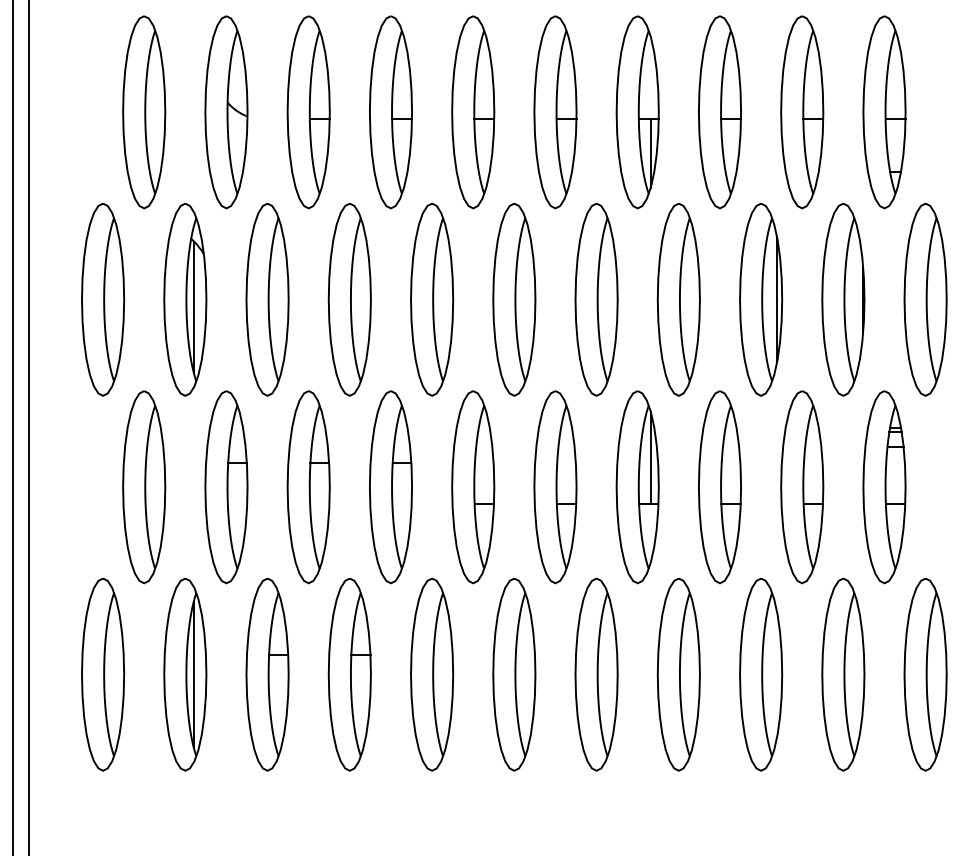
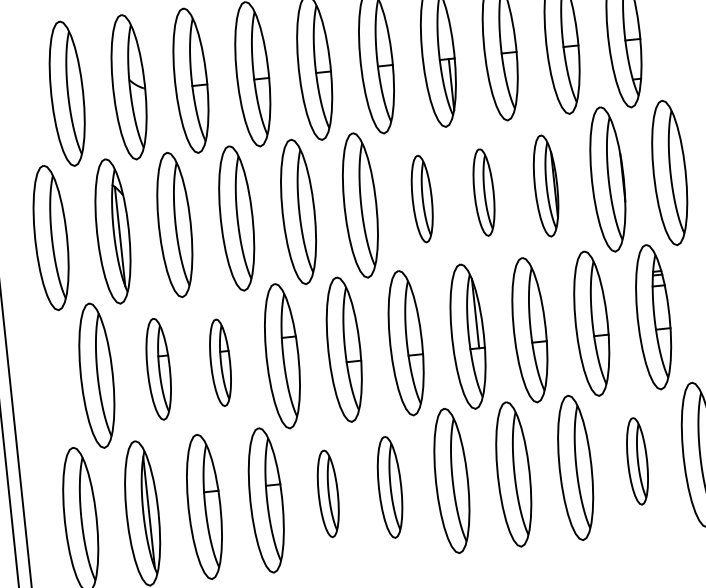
part: (596, 299) -> (422, 198), size x0.6
part: (678, 299) -> (483, 192), size x0.6
part: (761, 299) -> (546, 185), size x0.7
part: (226, 487) -> (158, 369), size x0.7
part: (308, 487) -> (220, 362), size x0.6
part: (432, 674) -> (328, 493), size x0.6
part: (514, 674) -> (390, 487), size x0.7
part: (843, 674) -> (637, 461), size x0.6

